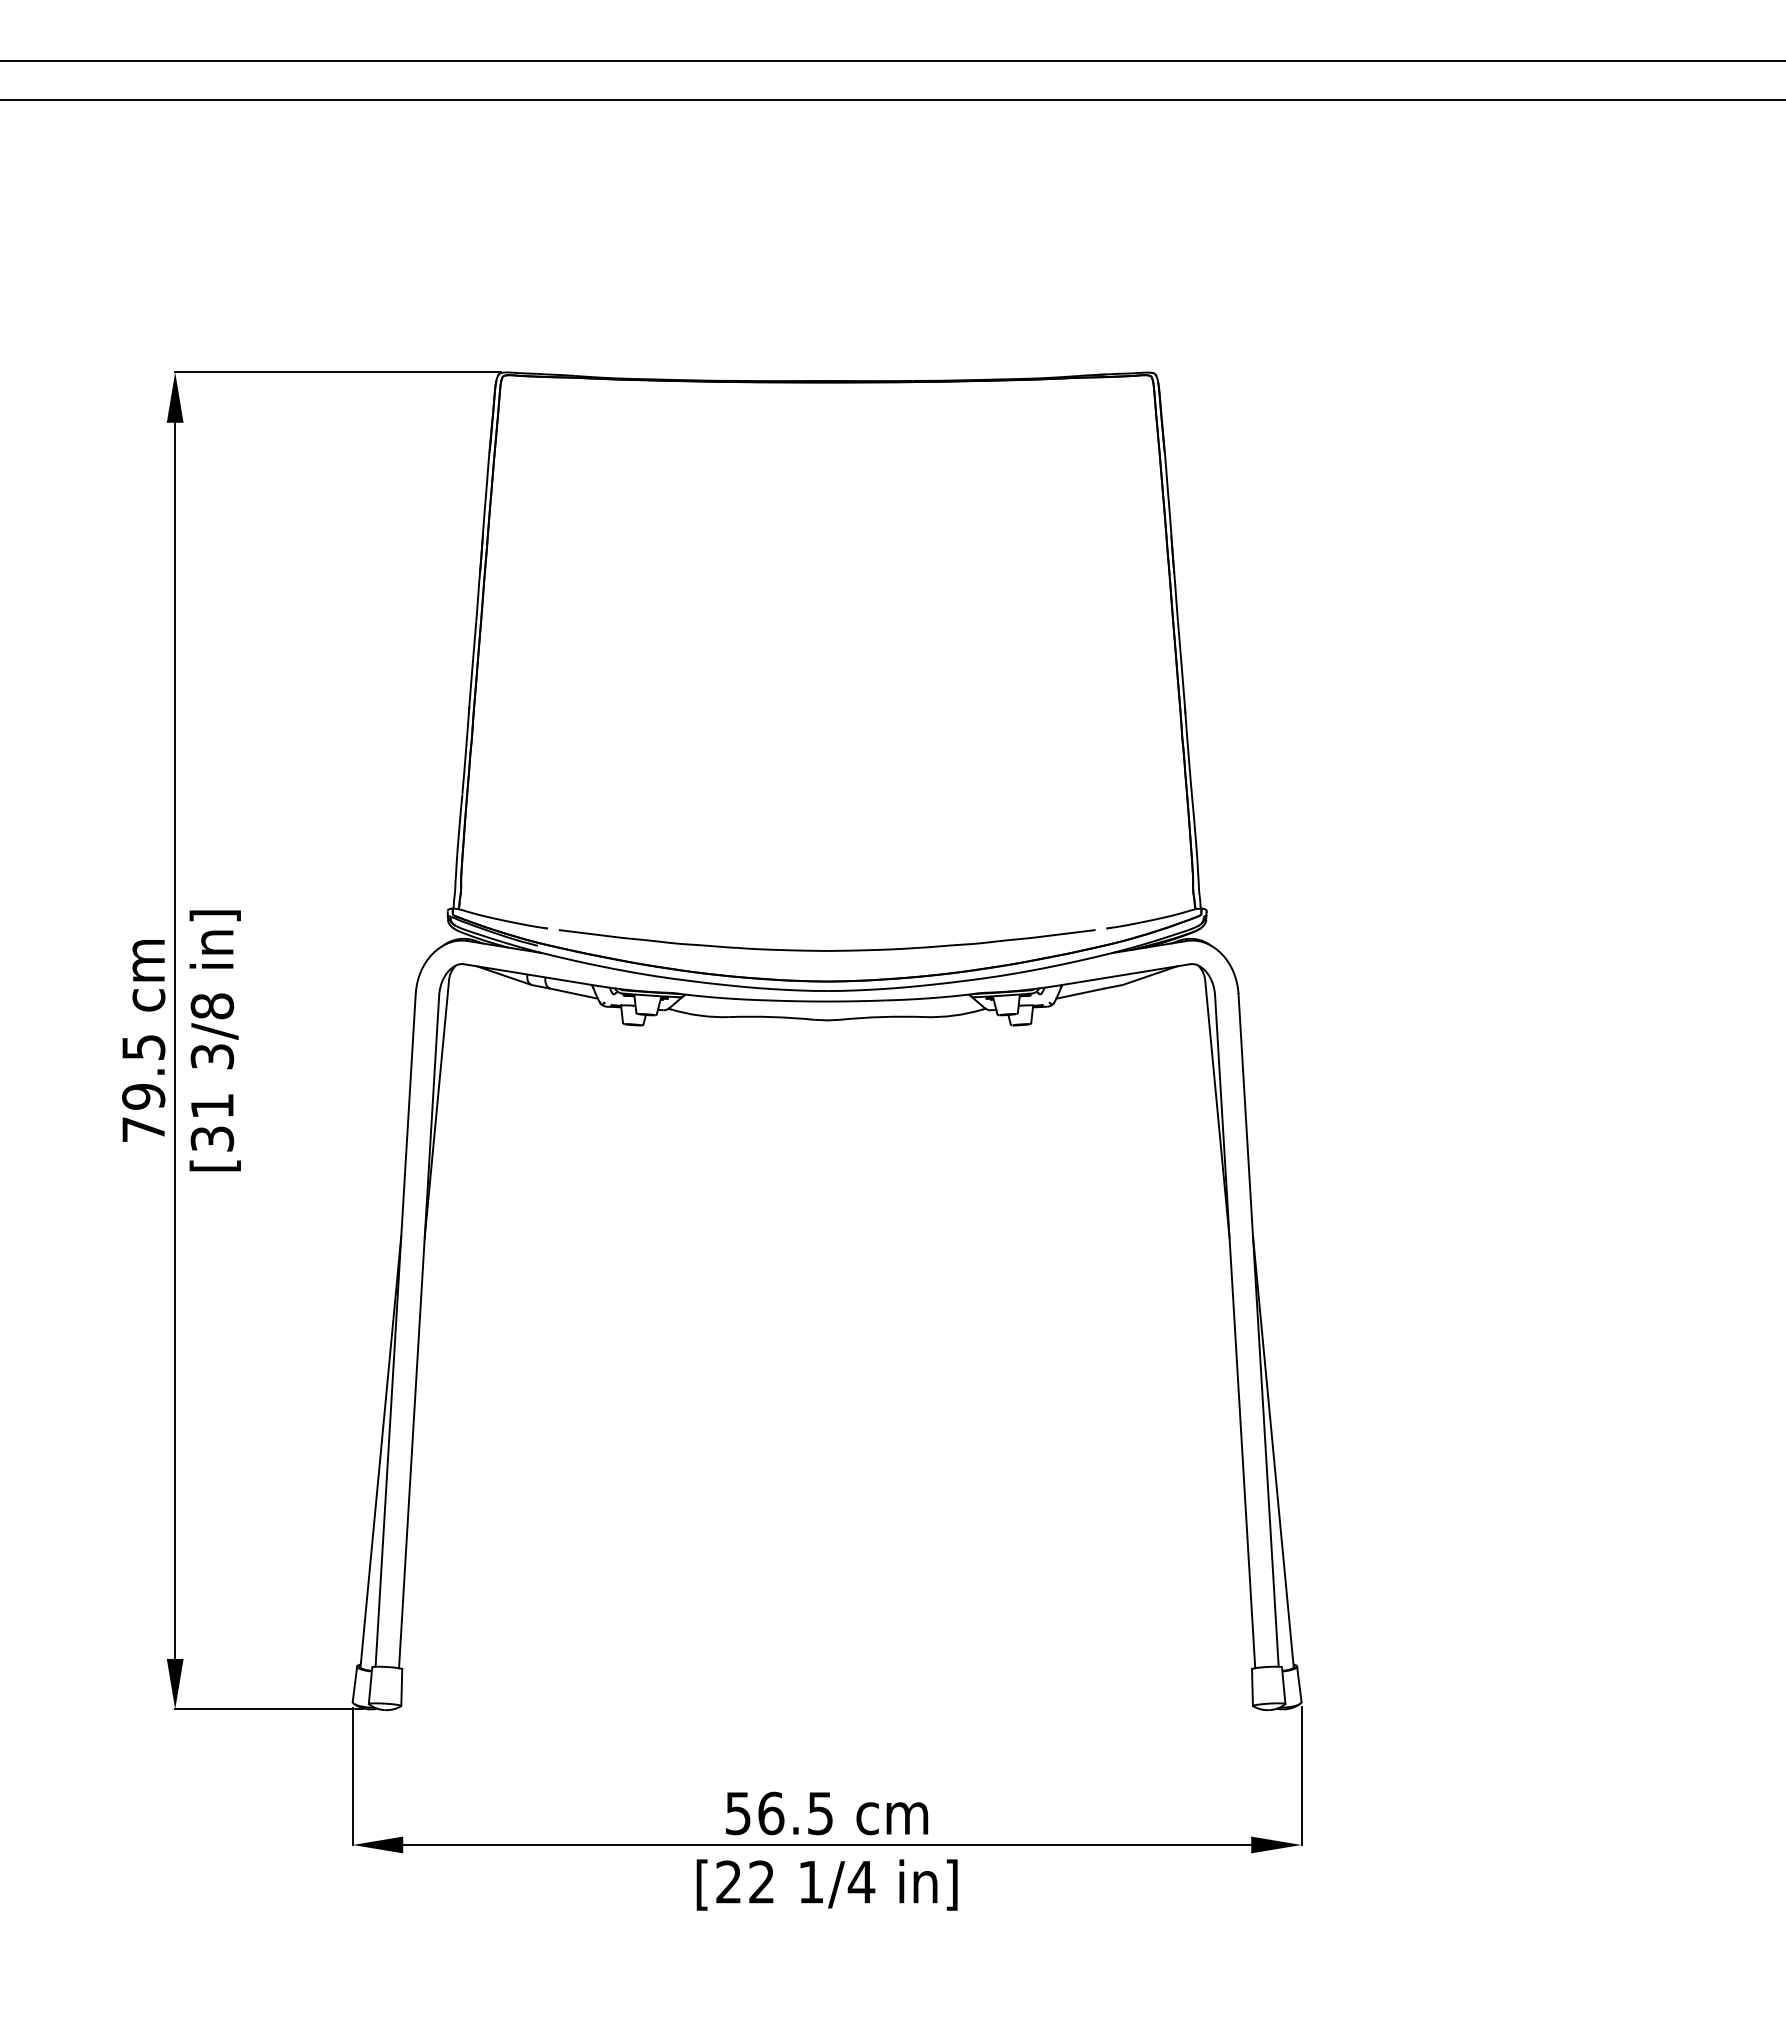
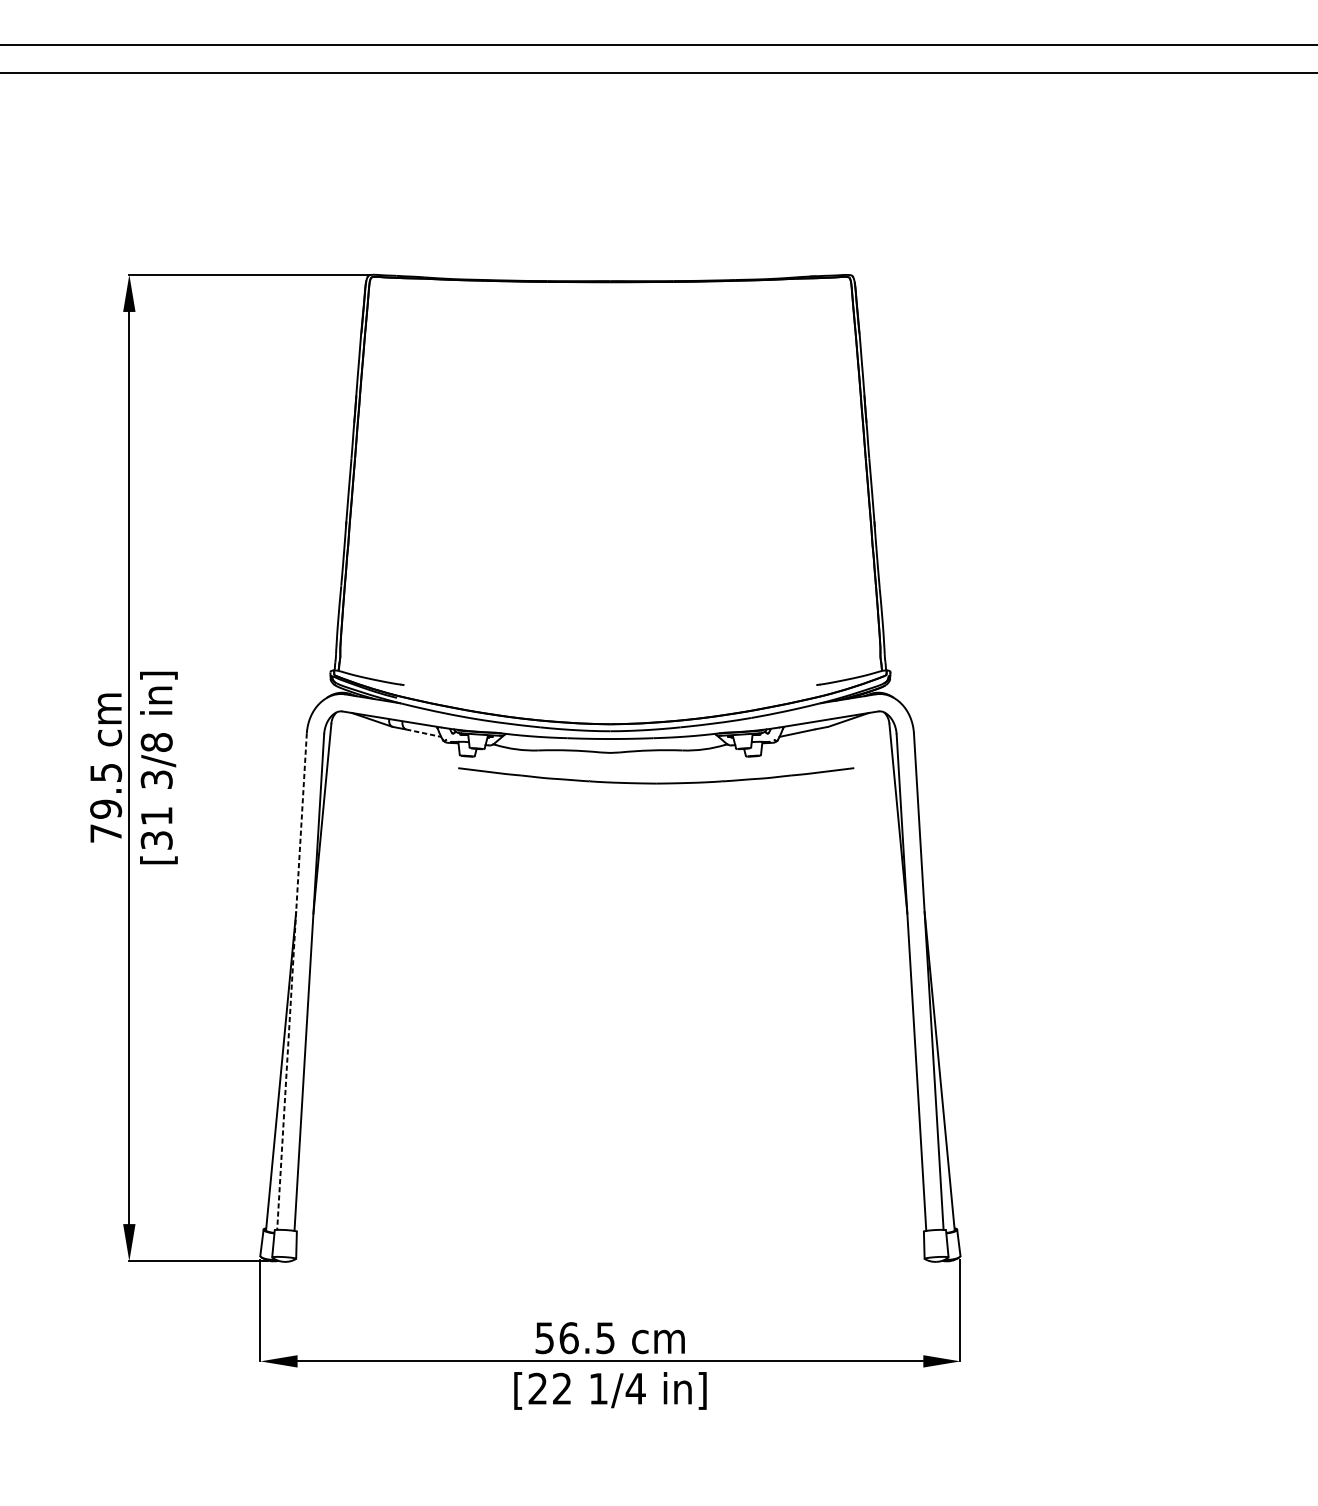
part: (826, 950) -> (655, 783), moved
line: (574, 993) -> (423, 733), solid -> dashed
line: (395, 1330) -> (291, 981), solid -> dashed

